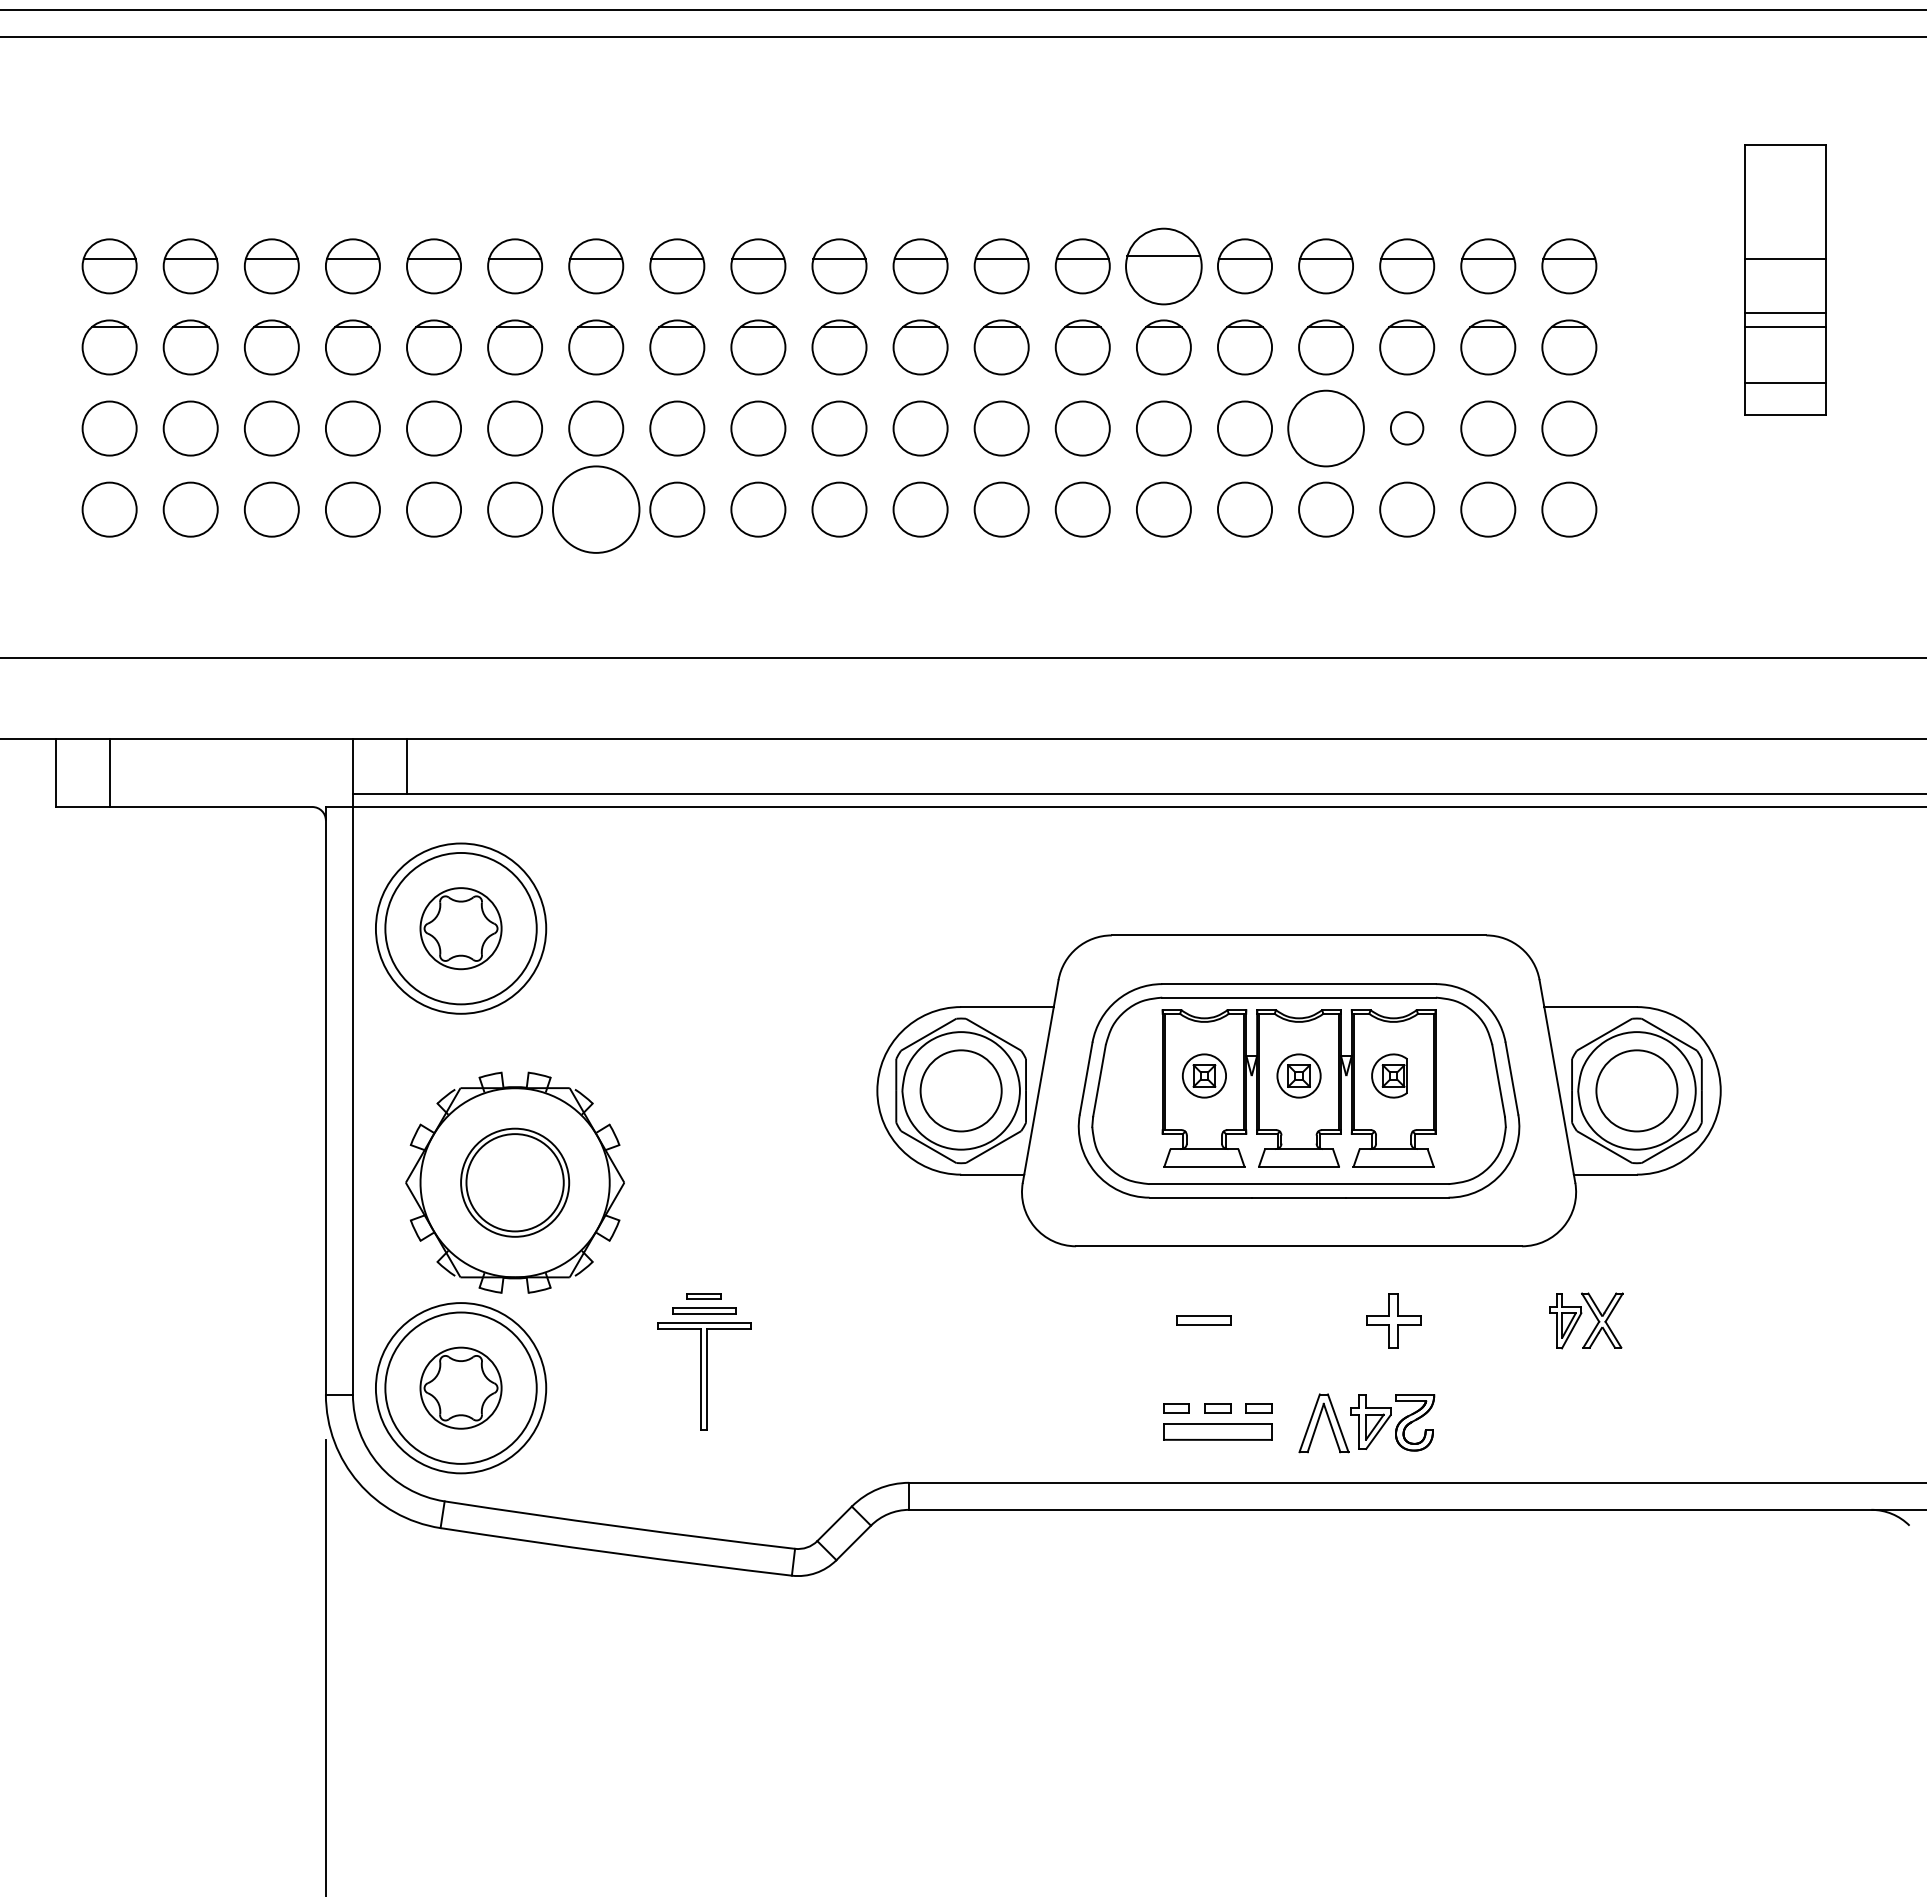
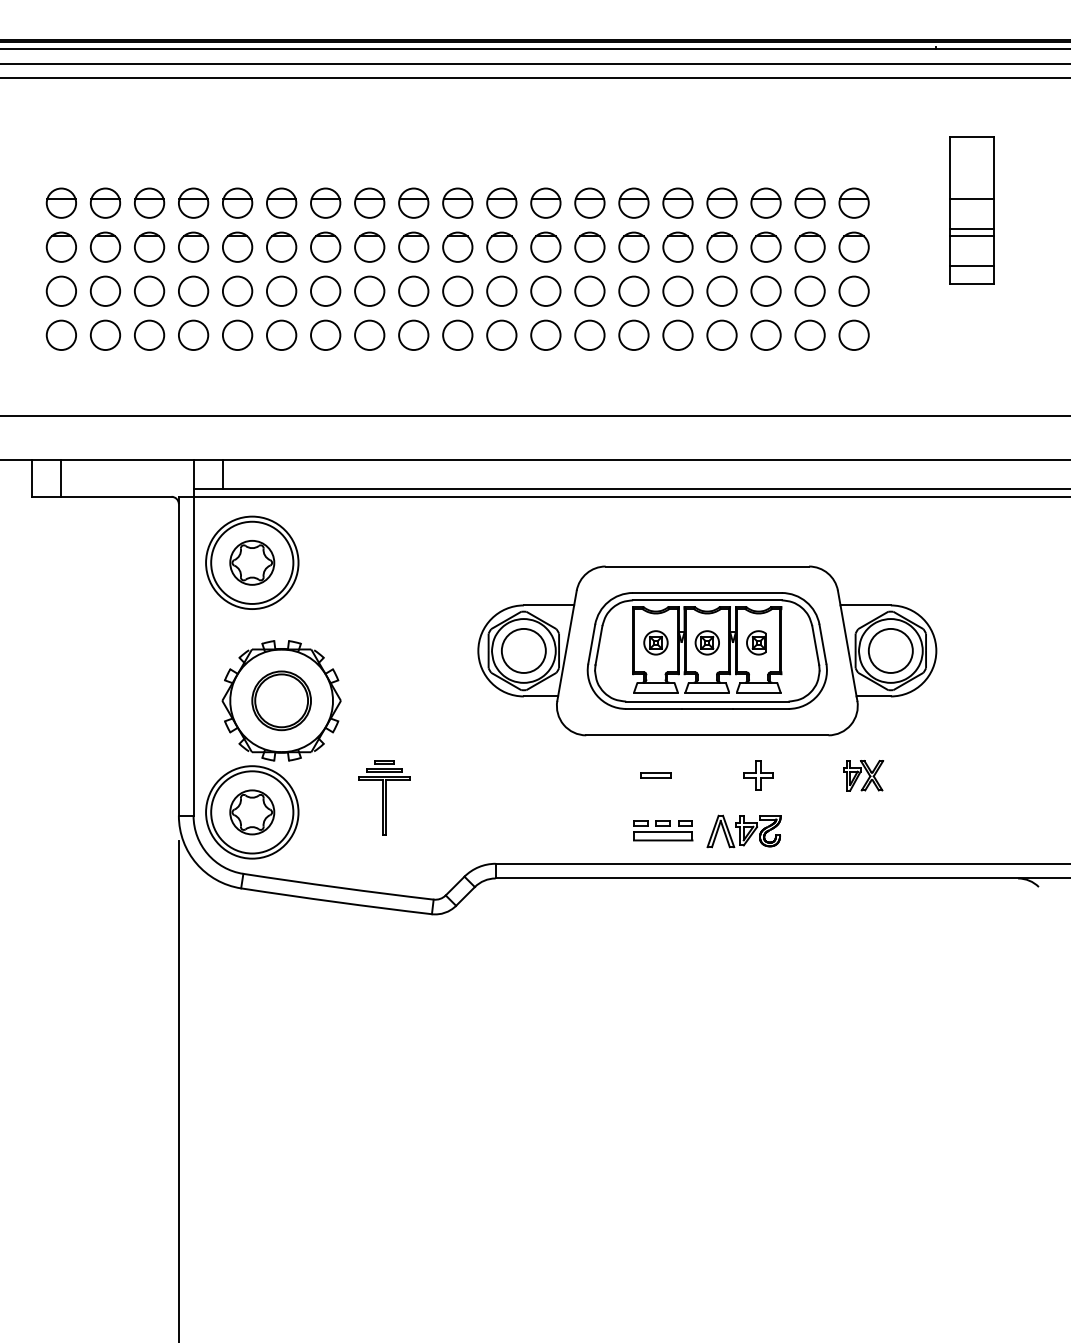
part: (1163, 265) -> (633, 202), size x0.71
circle: (1325, 427) -> (721, 290), size x0.71
circle: (1406, 427) -> (765, 290), size x1.67
circle: (595, 509) -> (325, 335), size x0.62

